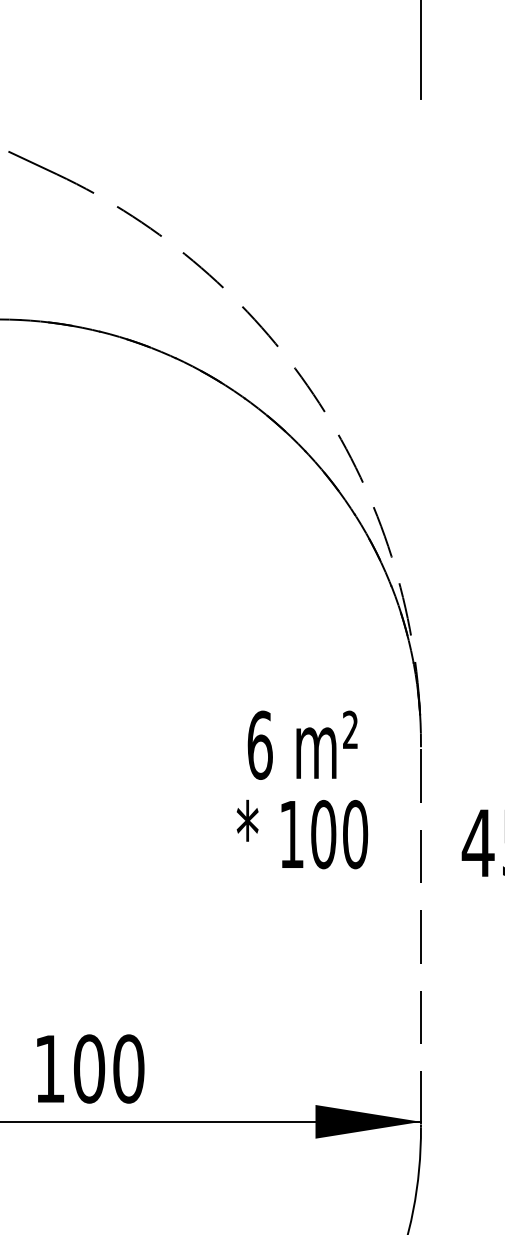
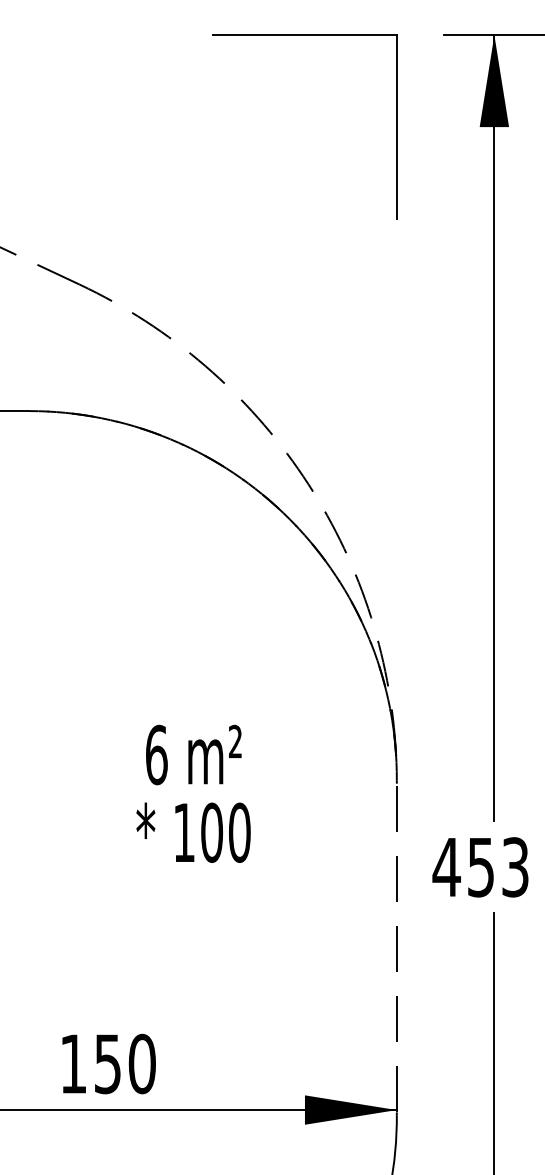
text: (302, 789) -> (193, 793), moved
text: (88, 1068) -> (107, 1063), 100 -> 150

